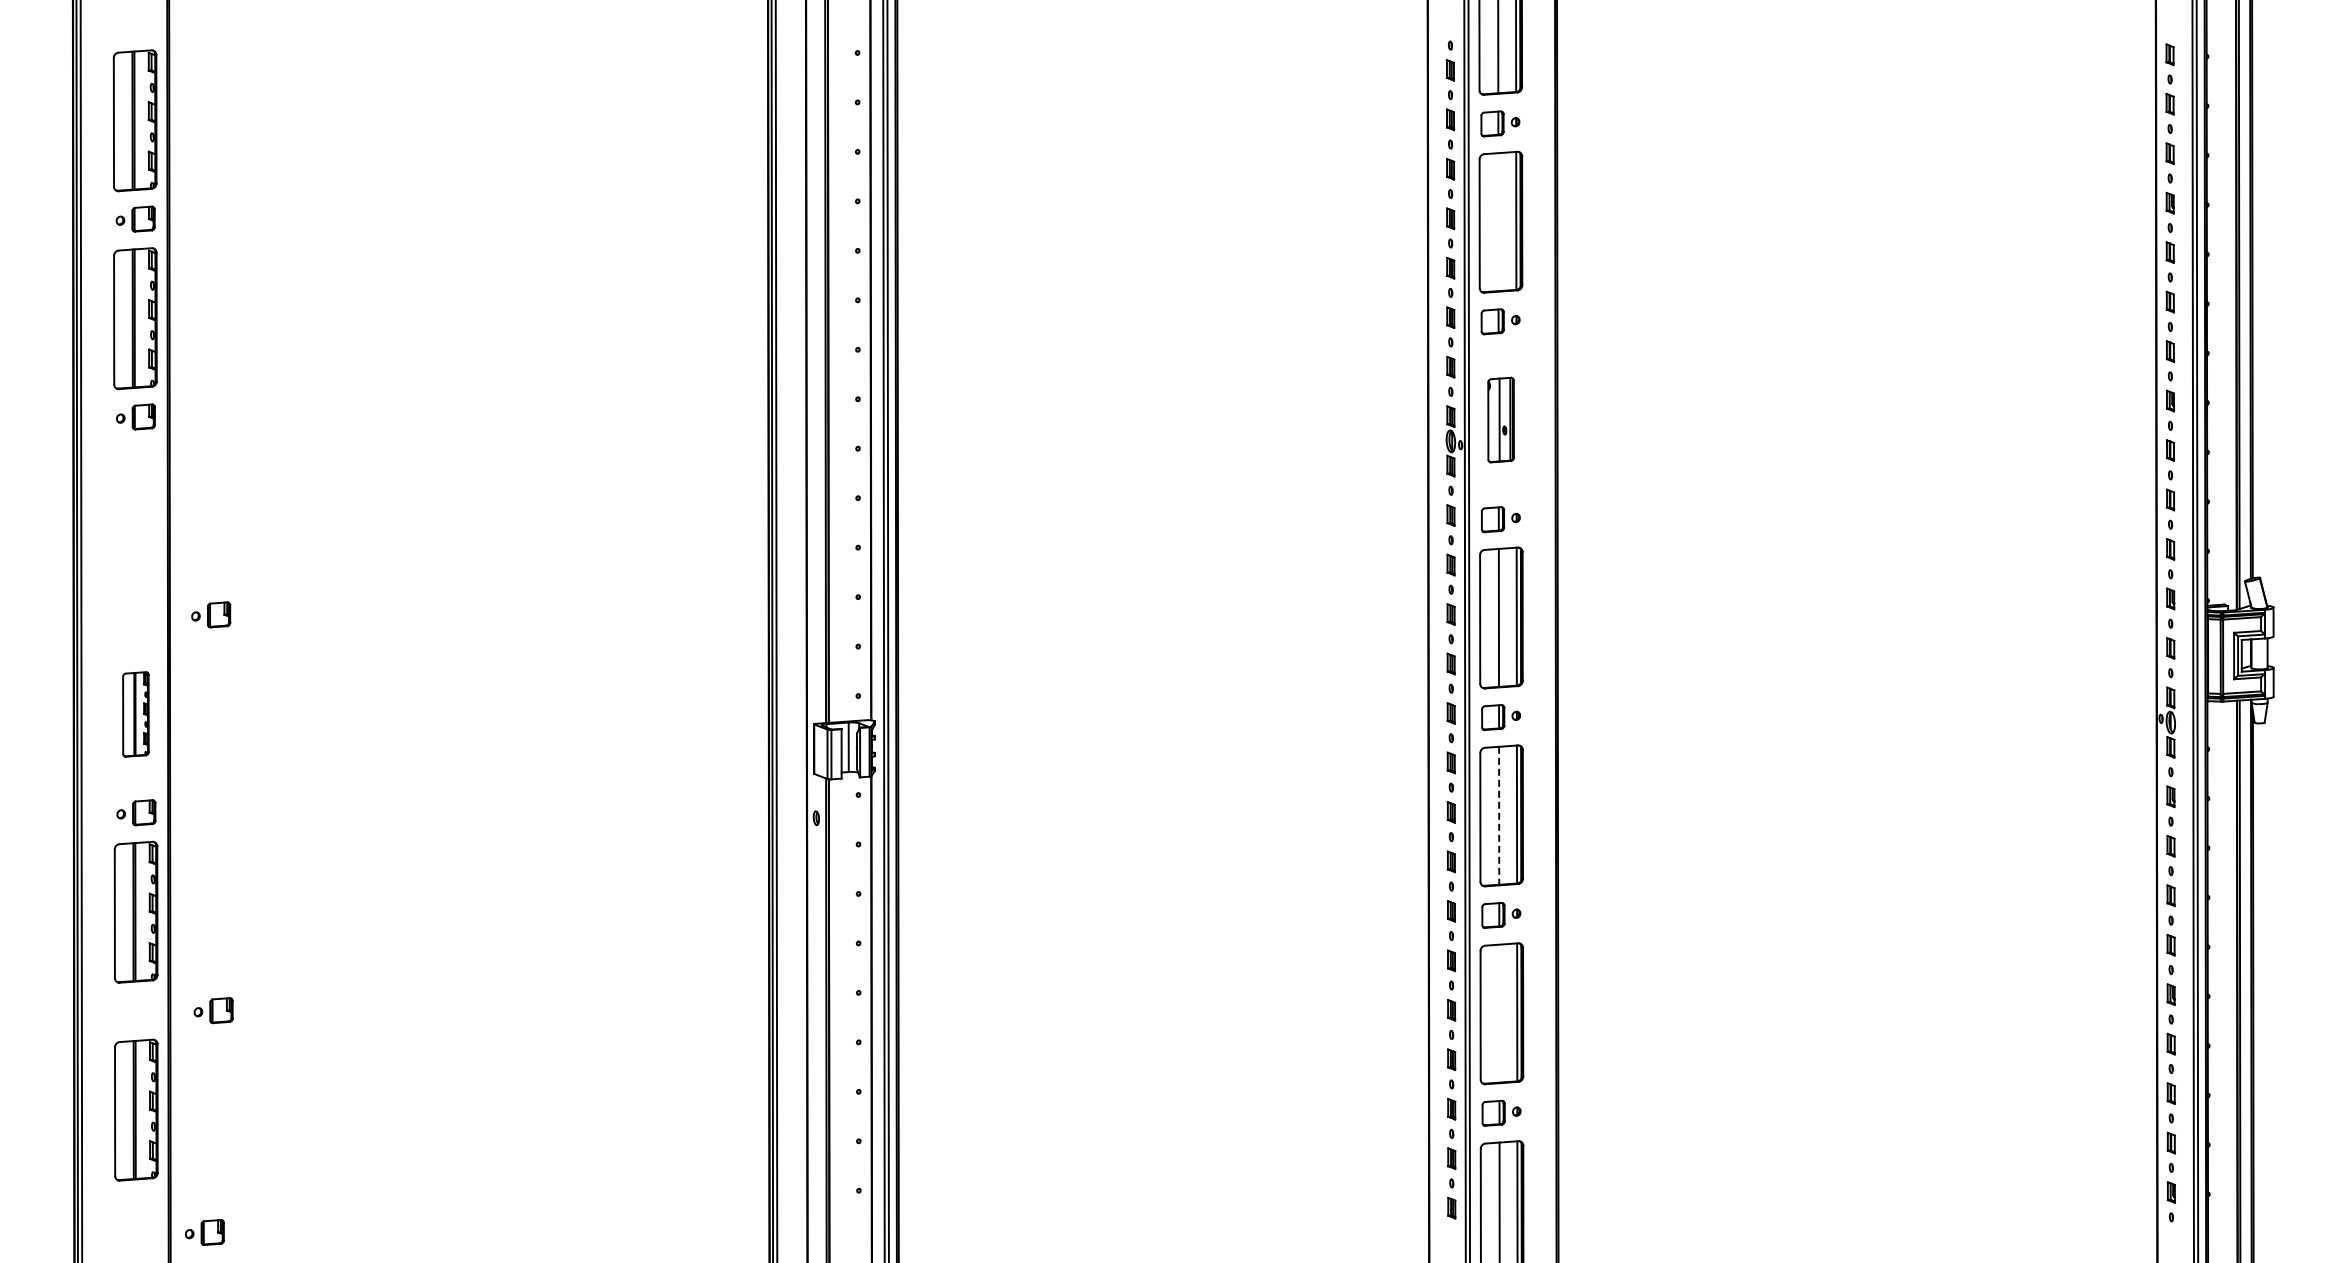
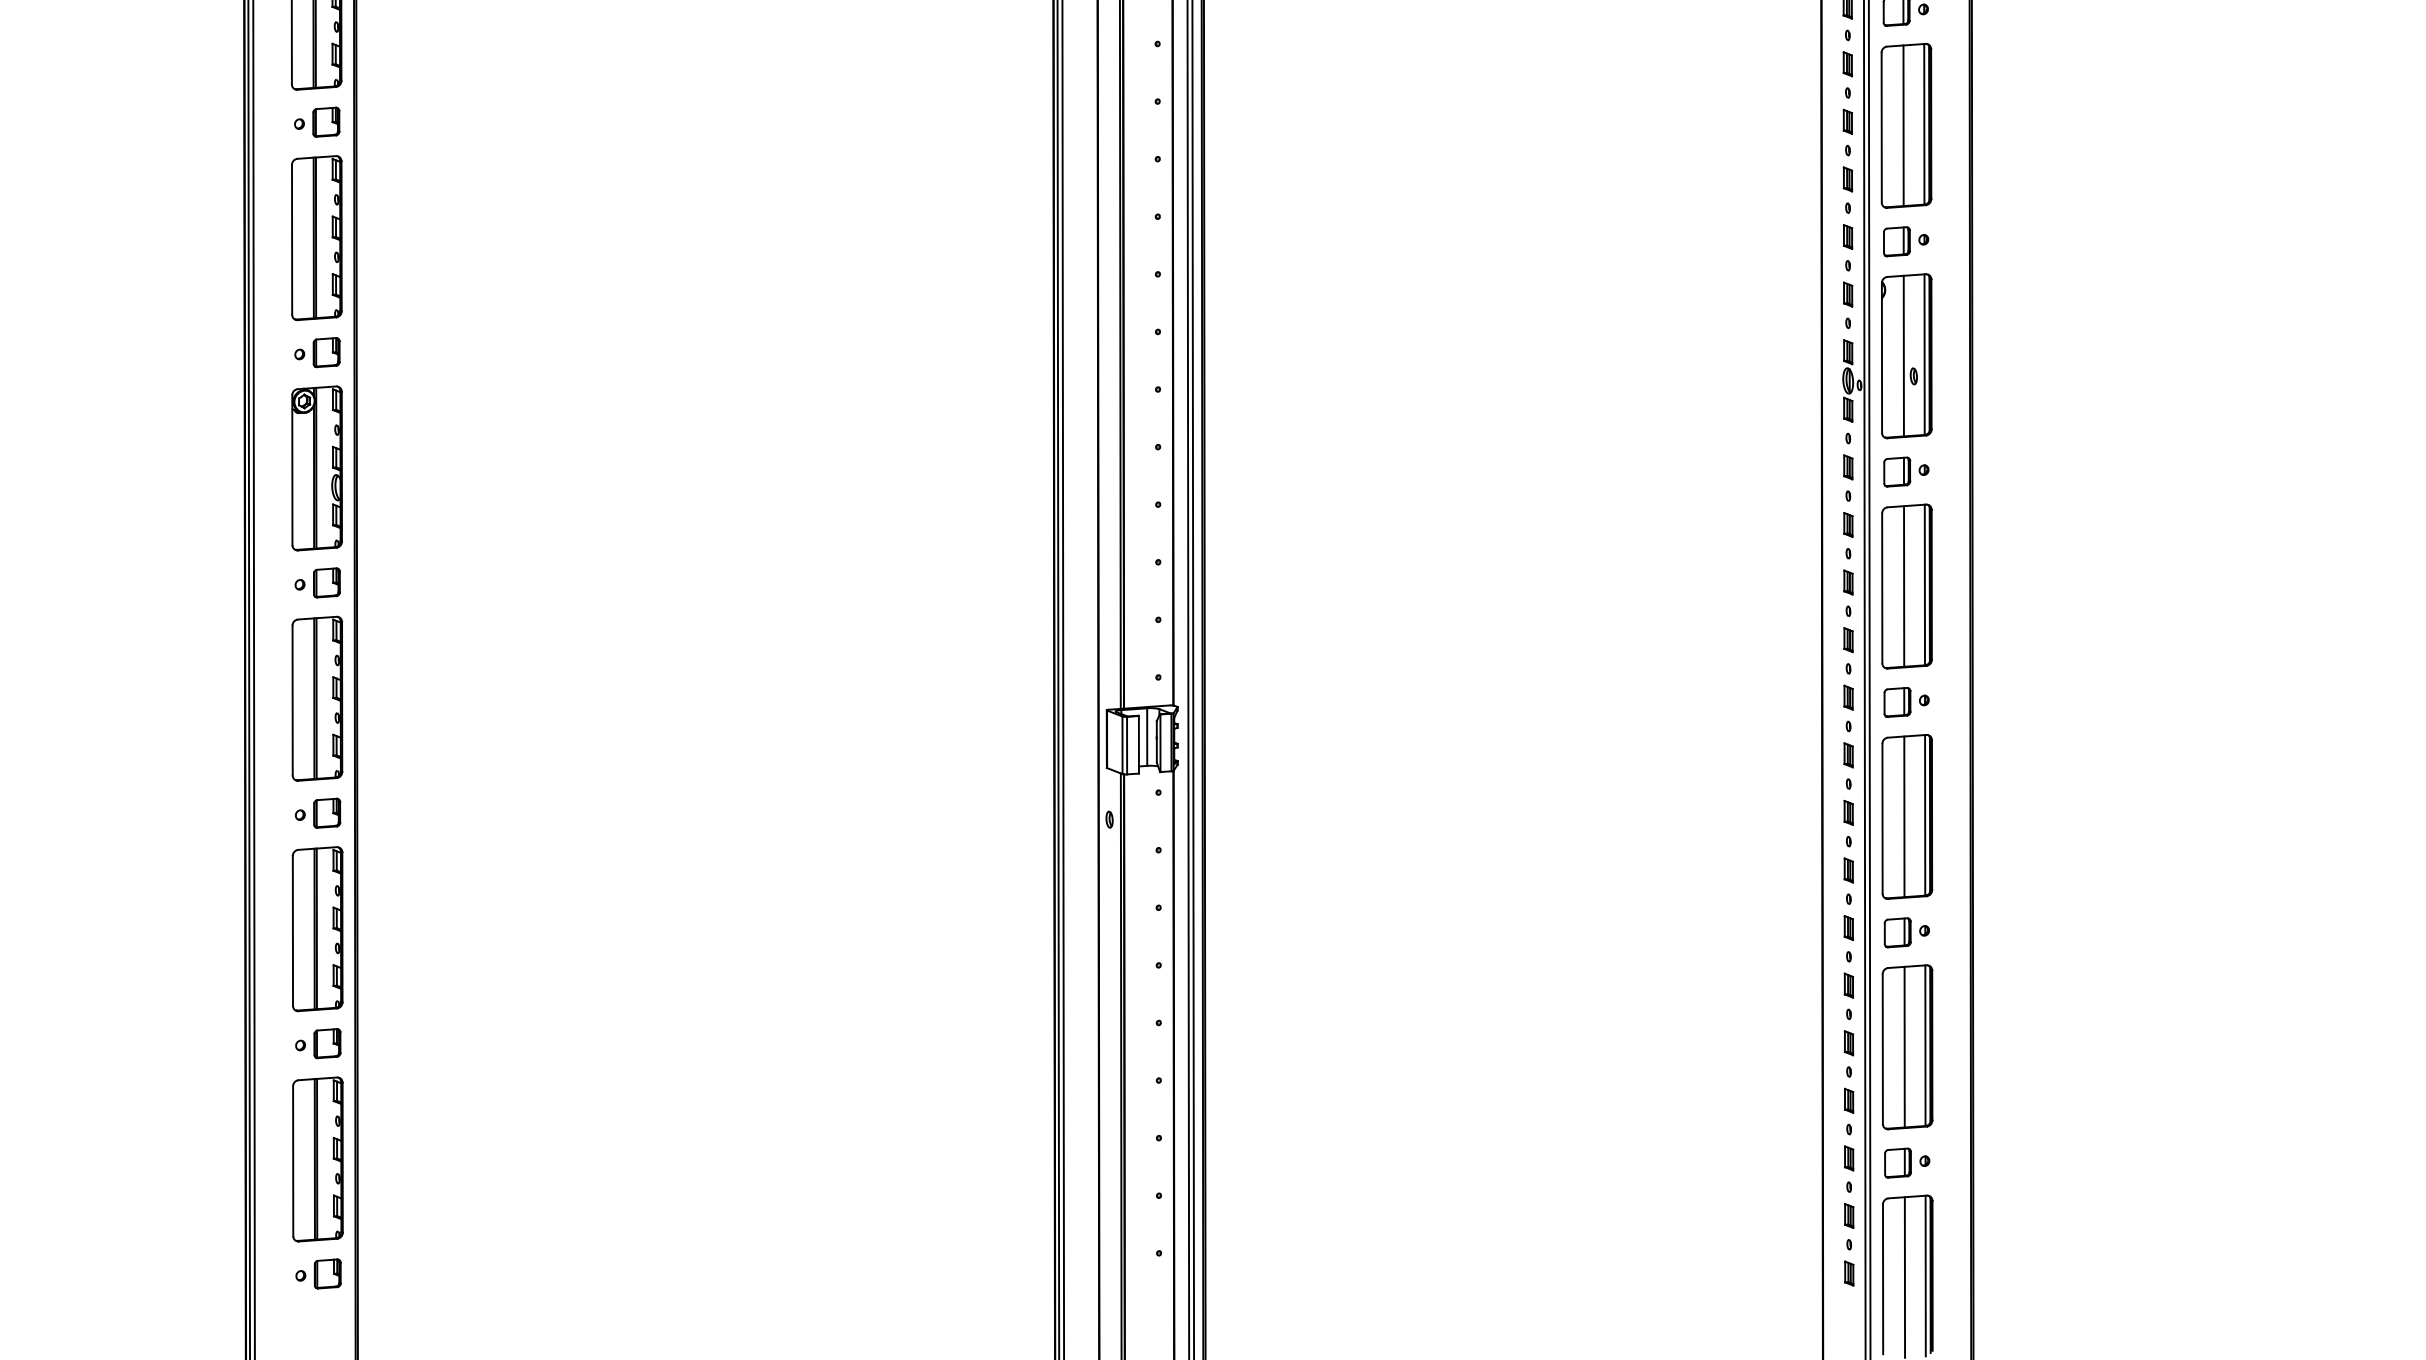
line: (1498, 222) -> (1903, 126), added
part: (1500, 419) -> (1905, 355), size x1.67
part: (135, 516) -> (316, 468), added
part: (211, 614) -> (318, 582), moved
part: (135, 714) -> (316, 698), size x1.67
line: (1499, 815) -> (1904, 816), dashed -> solid
part: (213, 1010) -> (318, 1043), moved
line: (1499, 1013) -> (1904, 1046), added
part: (204, 1232) -> (318, 1273), moved

